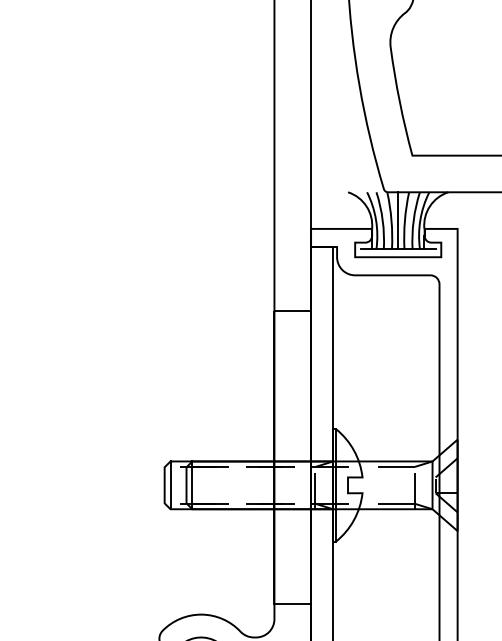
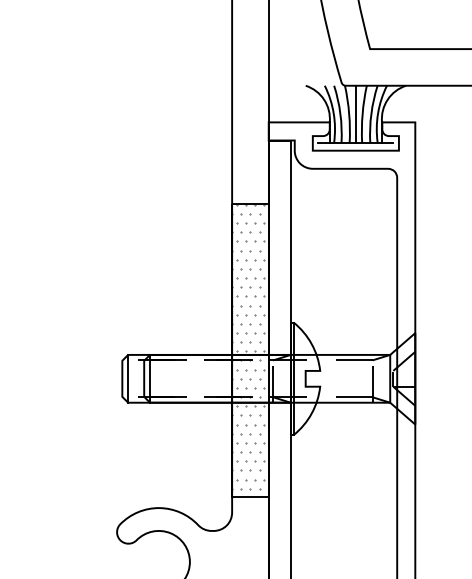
hatch: (290, 453) -> (248, 346), added

